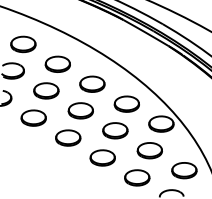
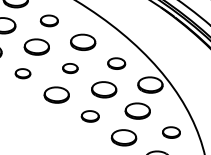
part: (57, 63) -> (49, 20), size x0.7
part: (126, 103) -> (116, 63), size x0.7
part: (80, 110) -> (70, 68), size x0.6
part: (33, 117) -> (22, 73), size x0.6
part: (102, 157) -> (90, 115), size x0.7
part: (184, 170) -> (171, 132), size x0.7

